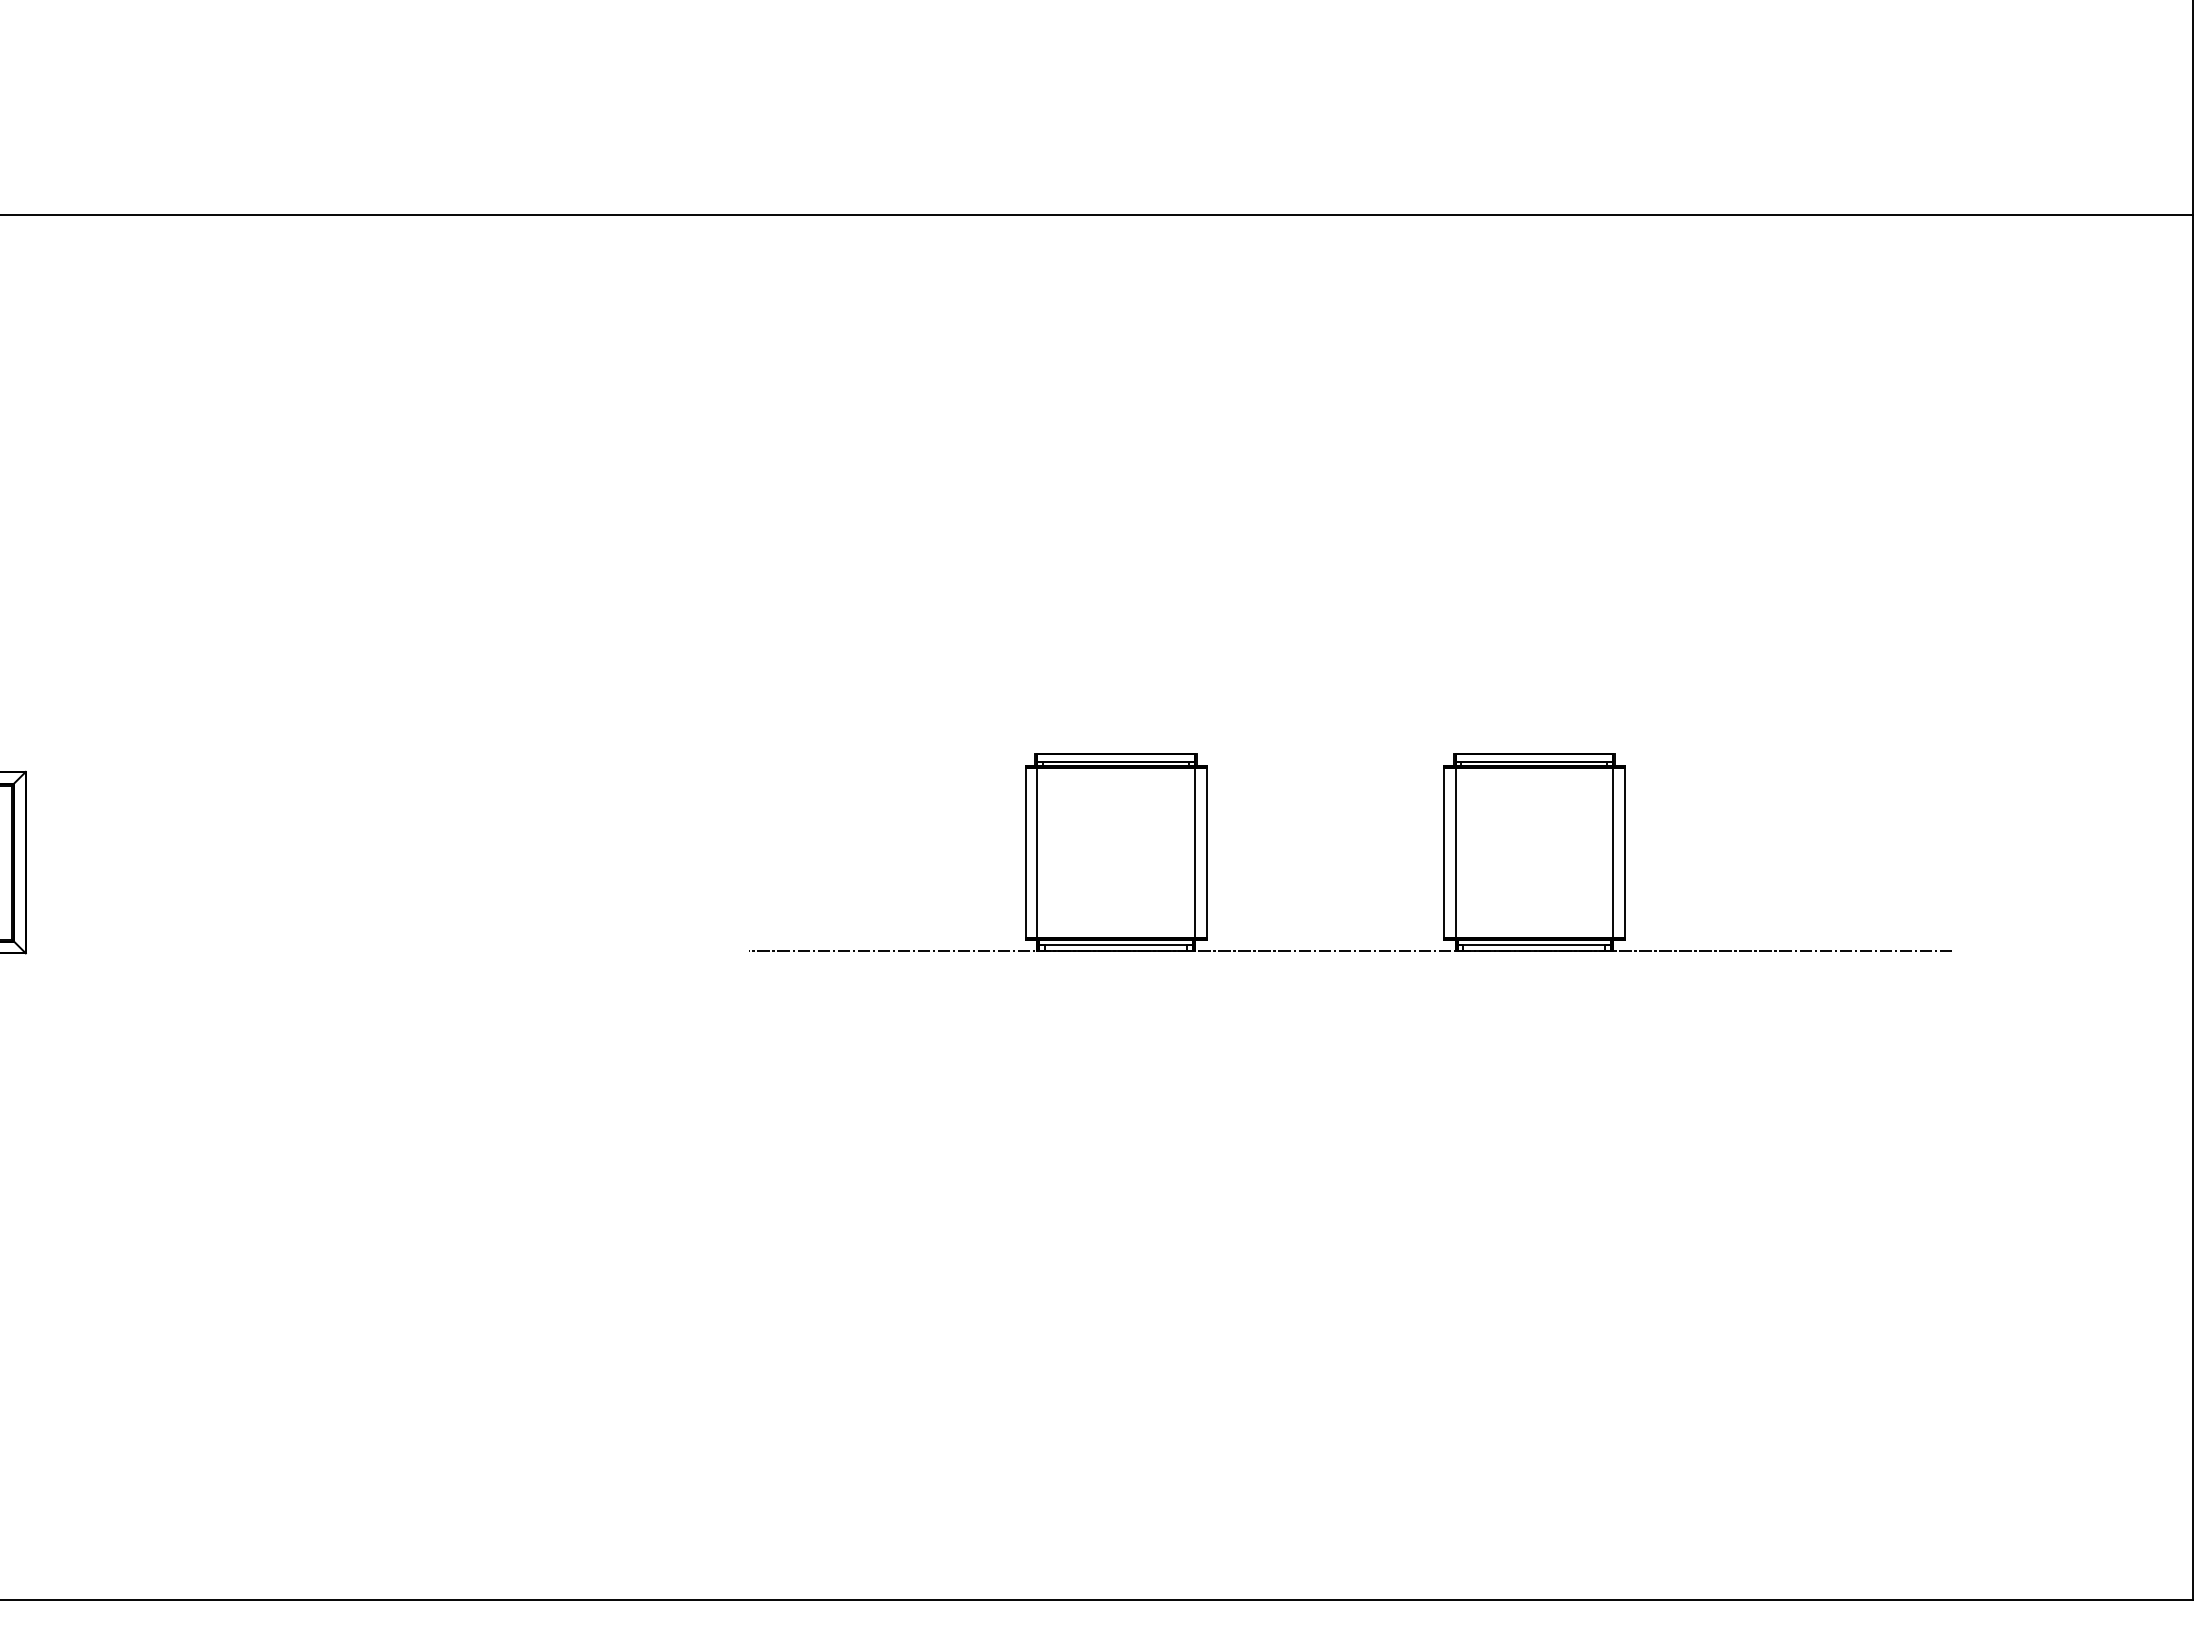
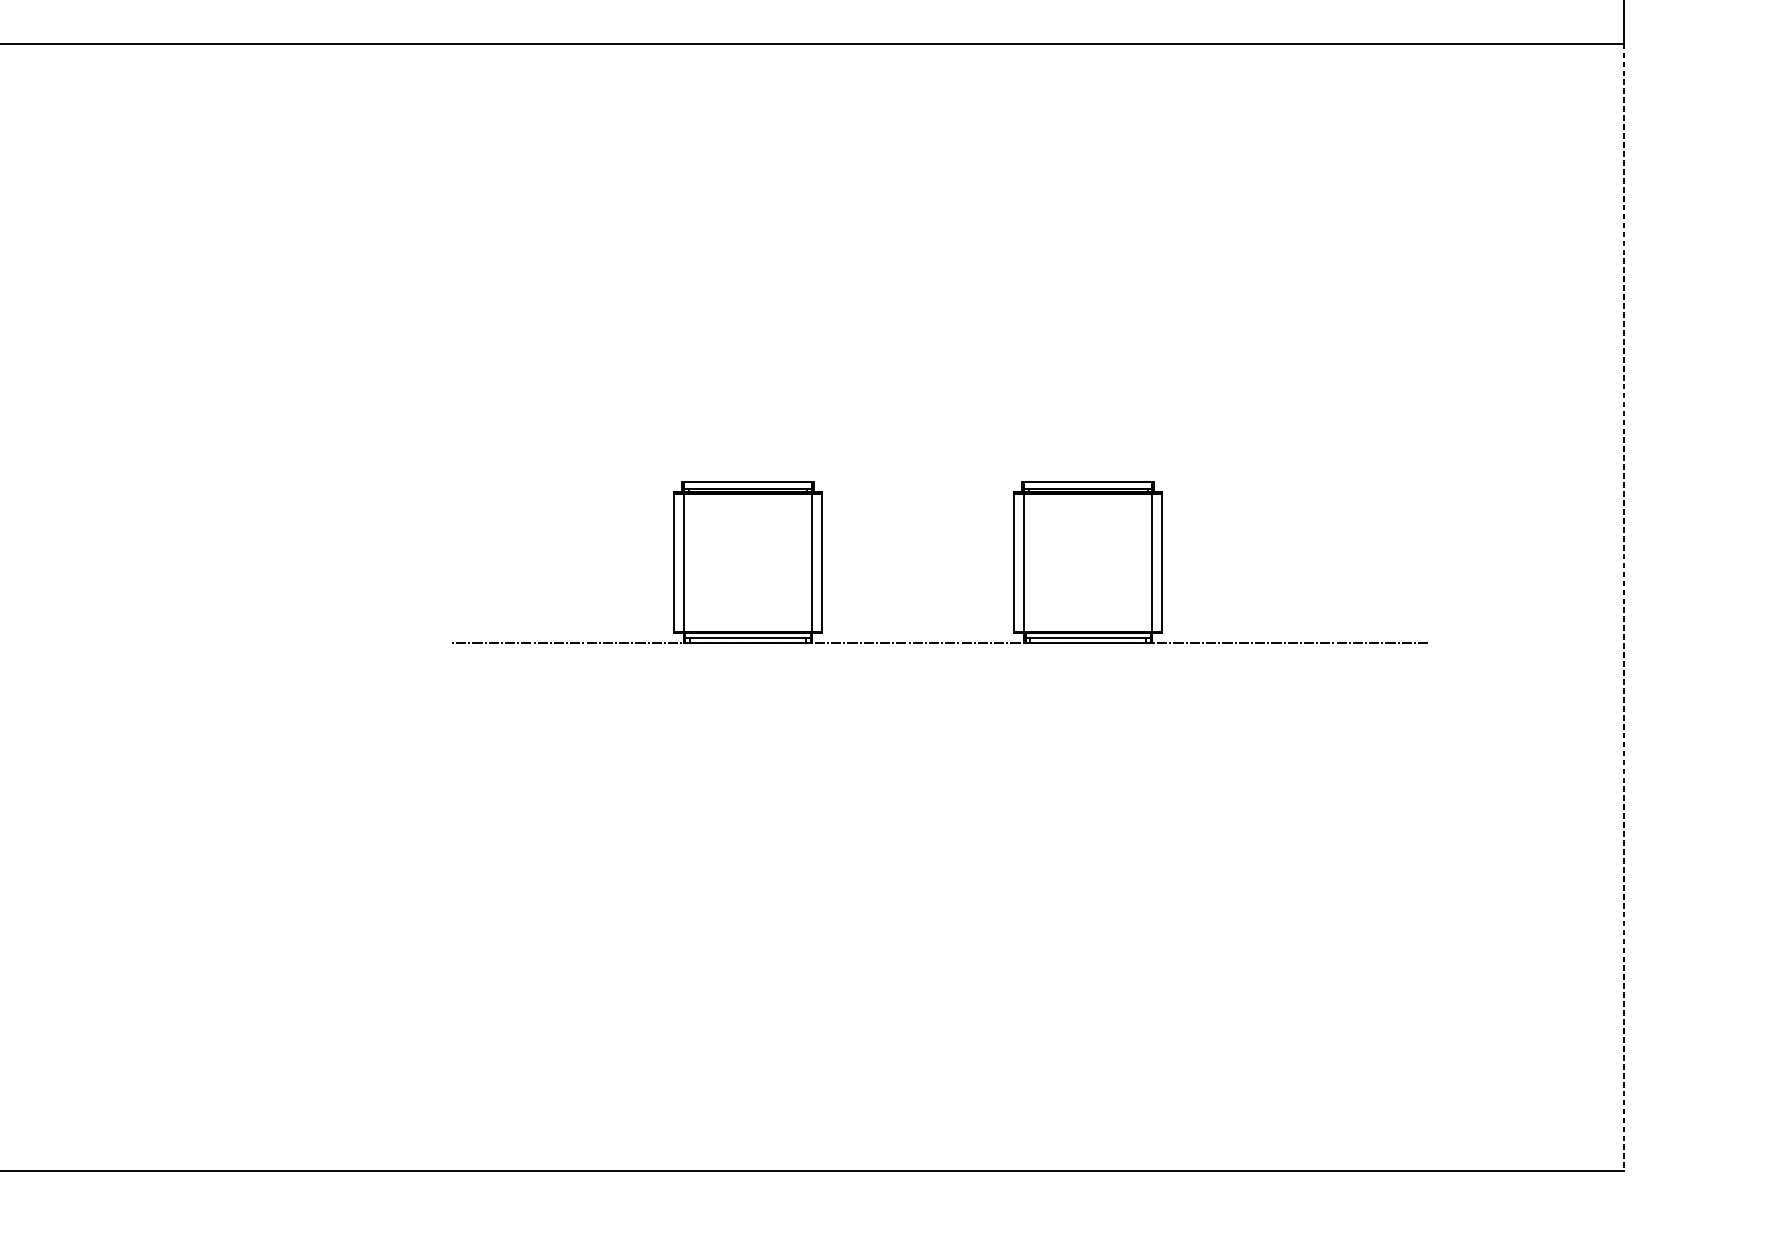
line: (2192, 907) -> (1623, 607), solid -> dashed

